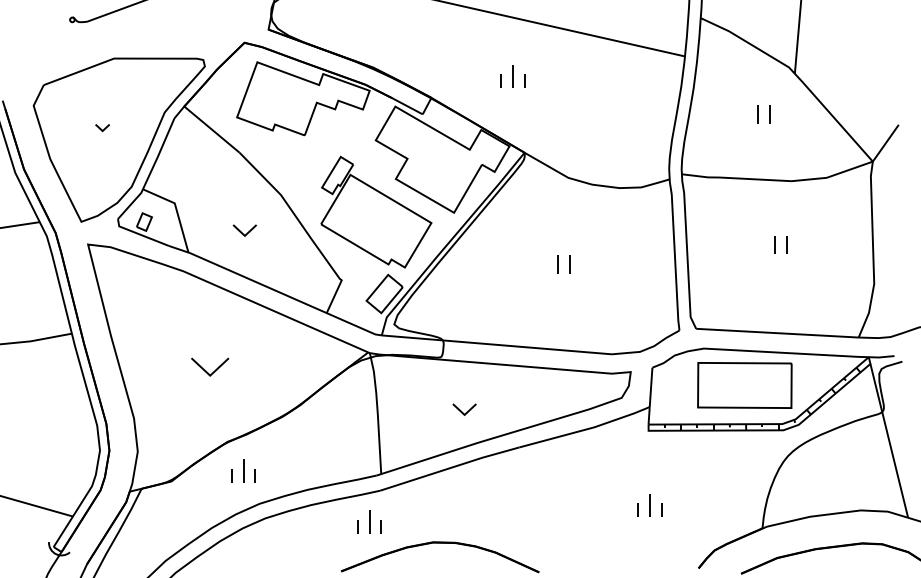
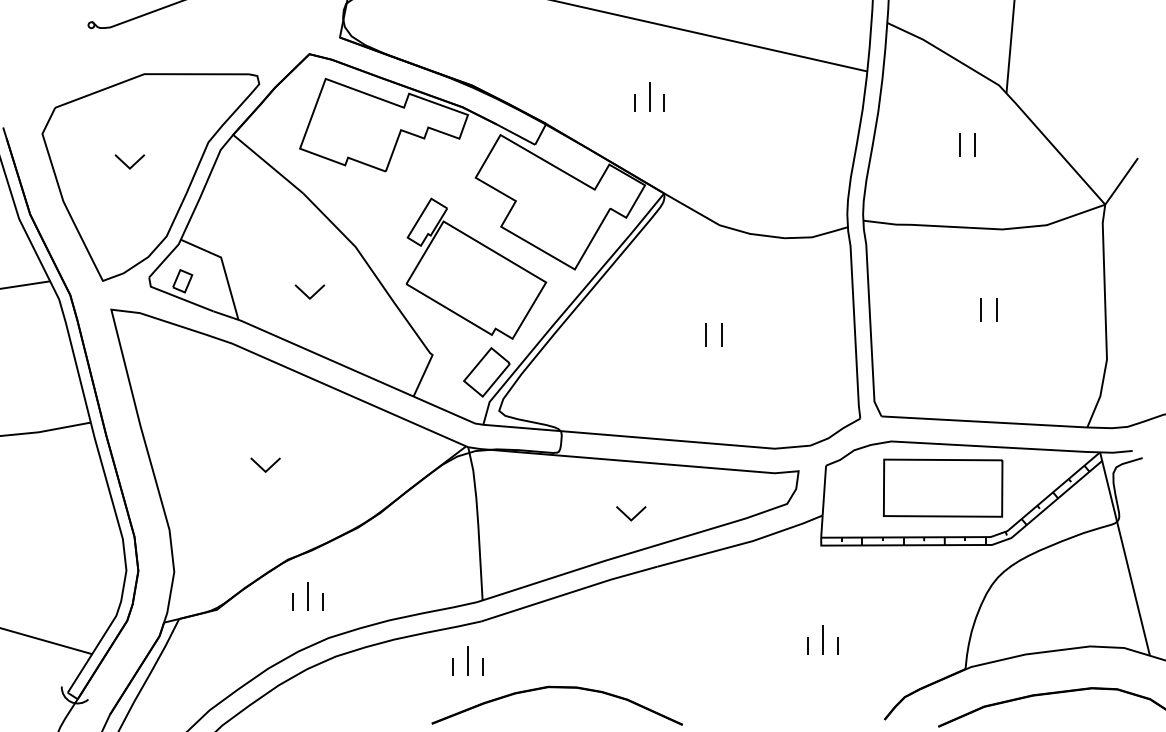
part: (102, 127) -> (129, 161), size x1.67
part: (209, 367) -> (265, 465), size x0.62
part: (464, 409) -> (631, 513), moved

